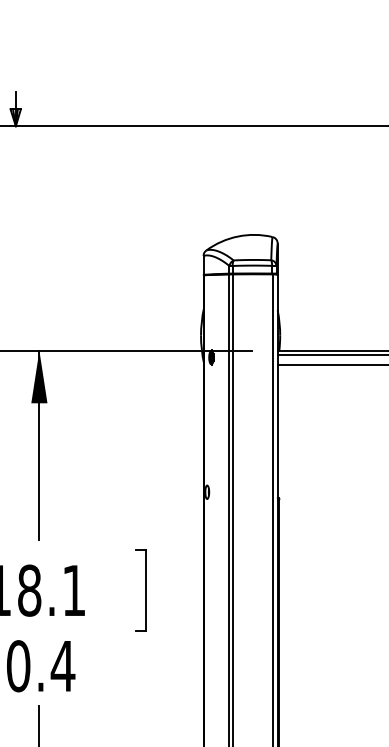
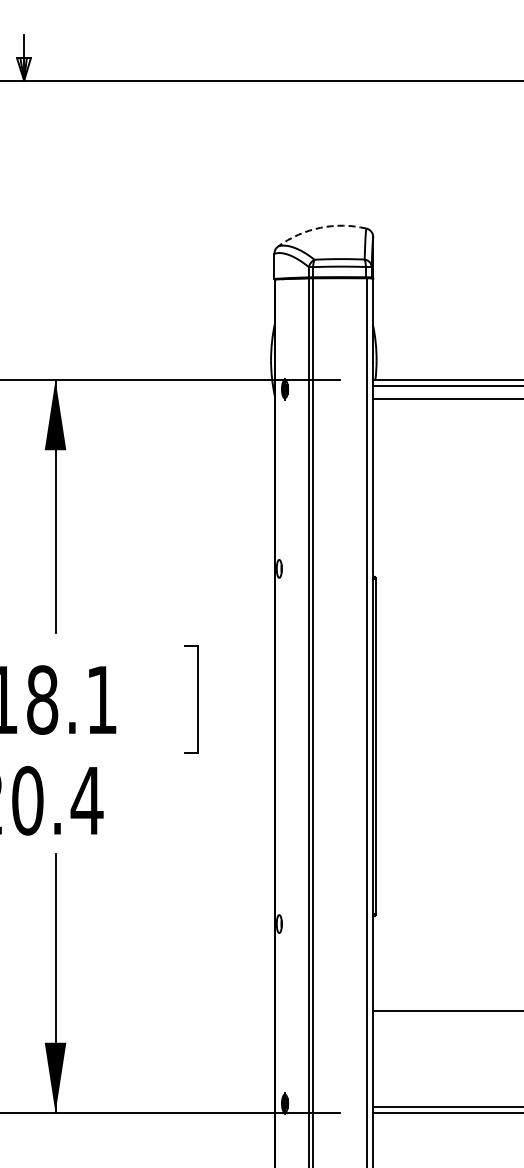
arc: (238, 236) -> (320, 227), solid -> dashed

